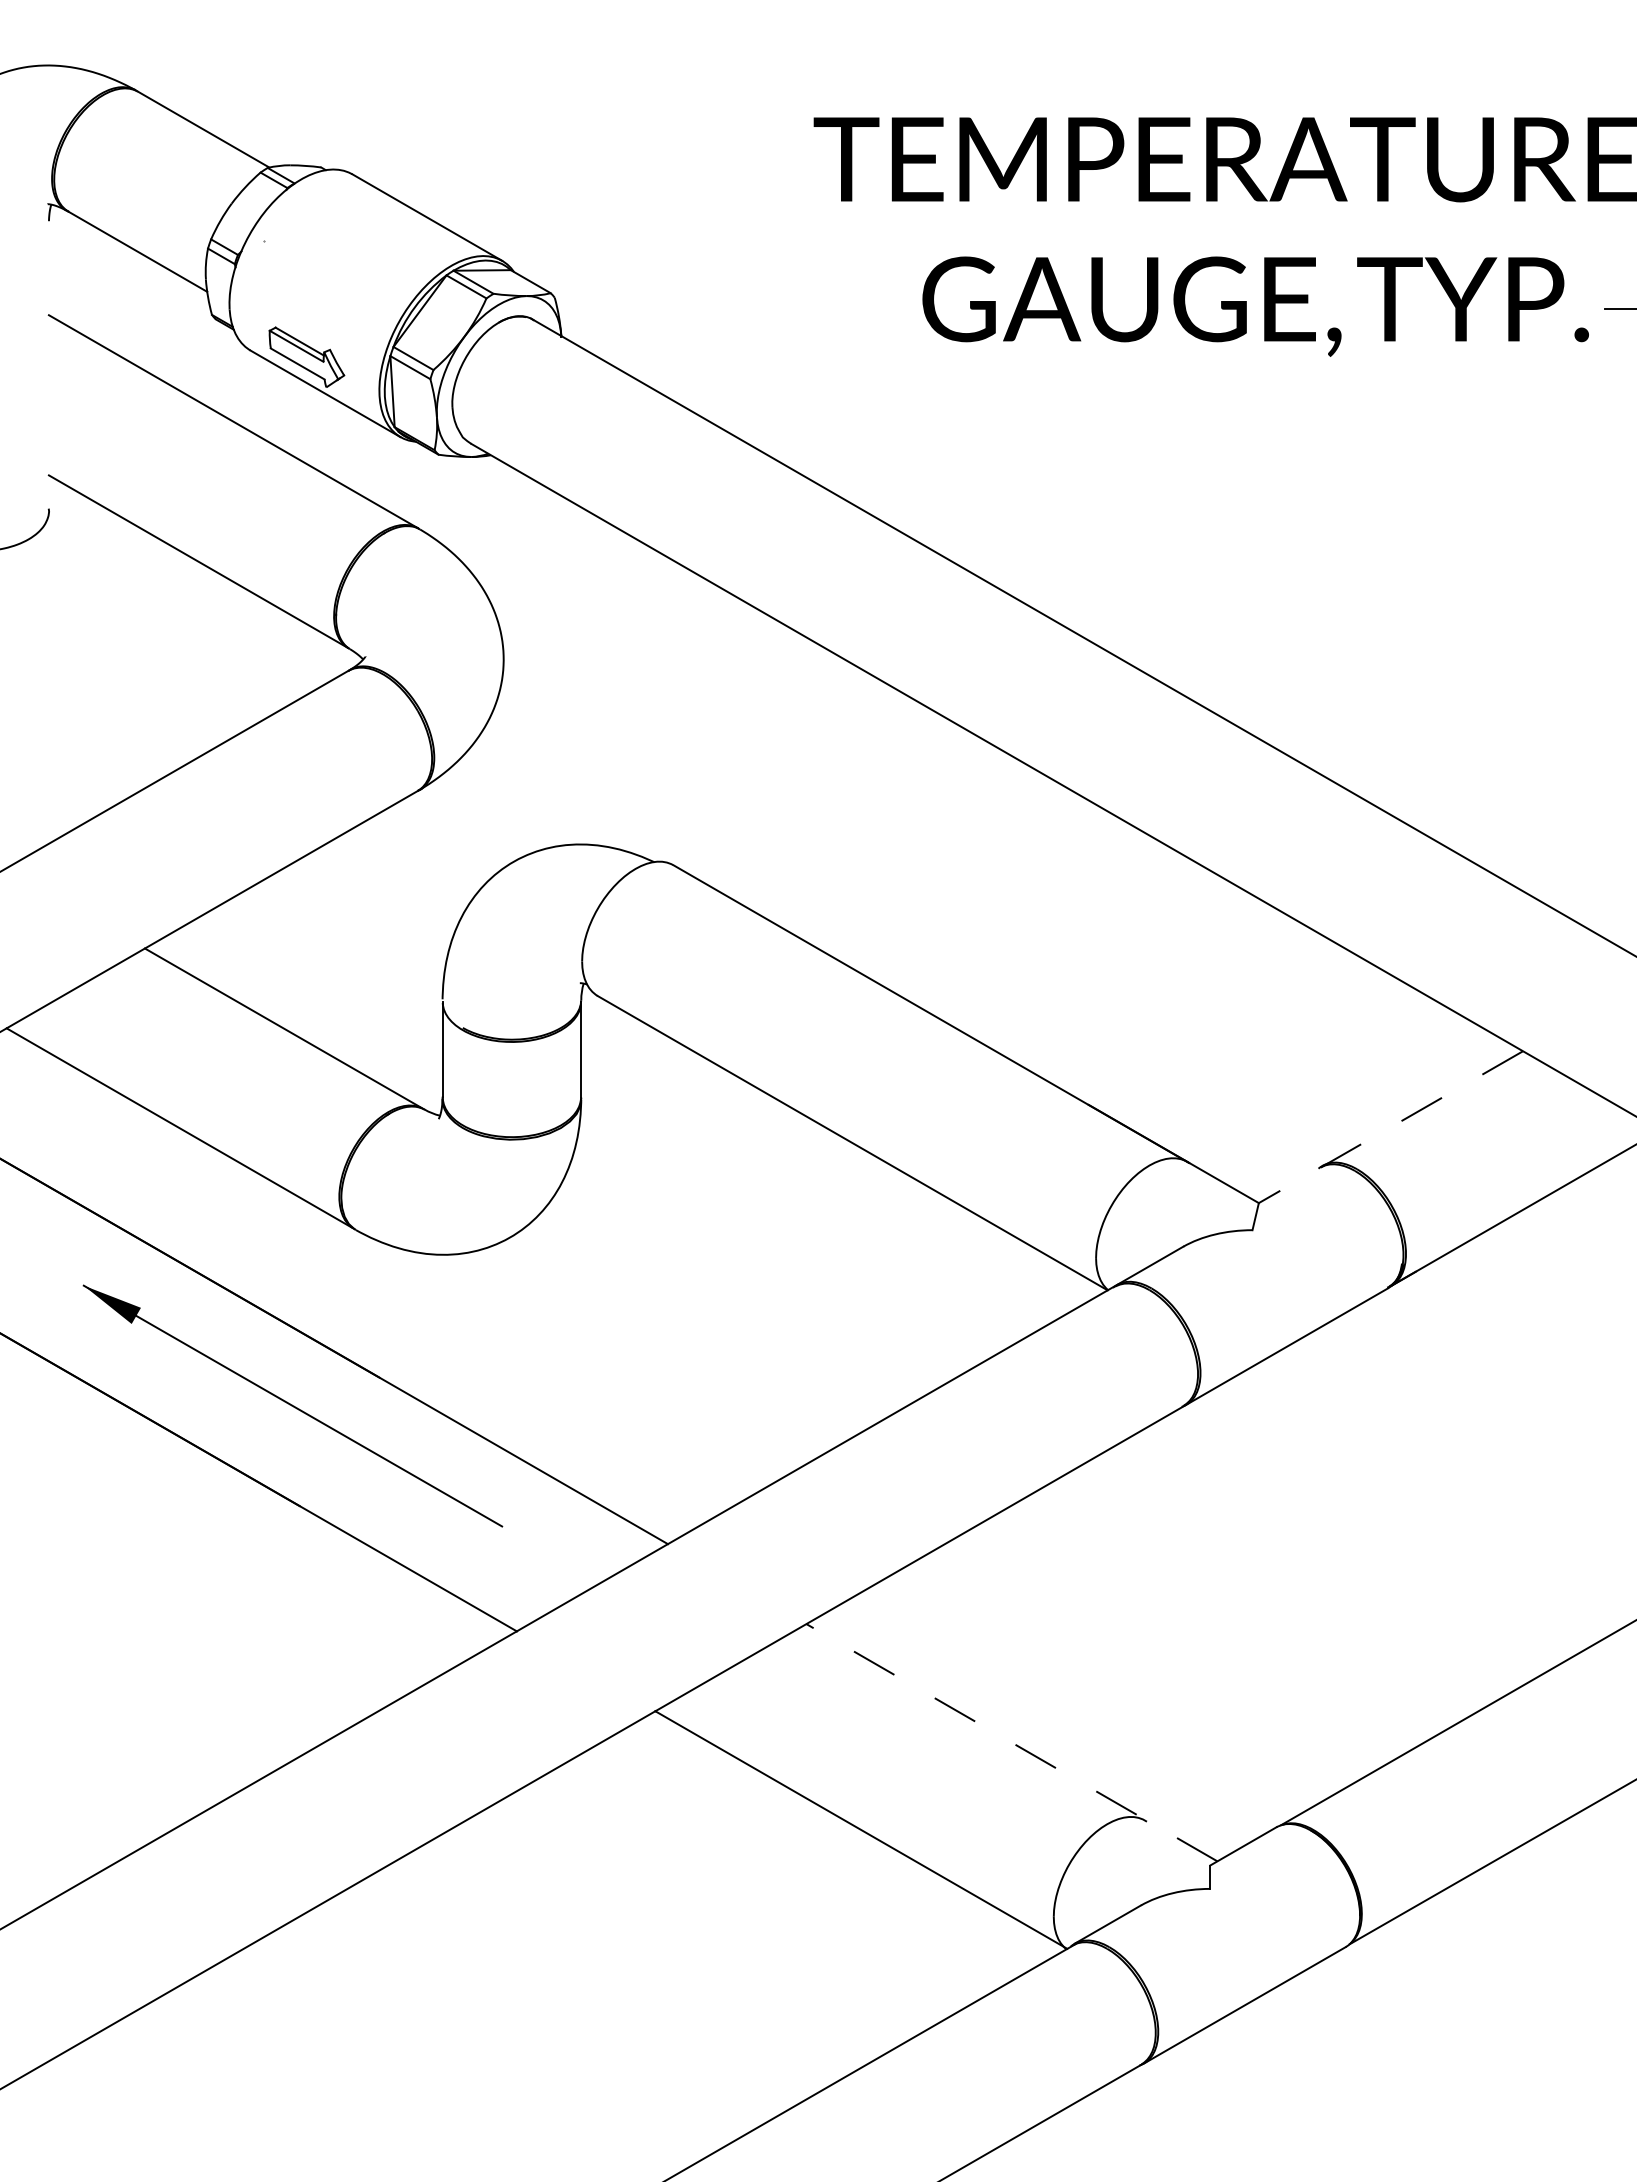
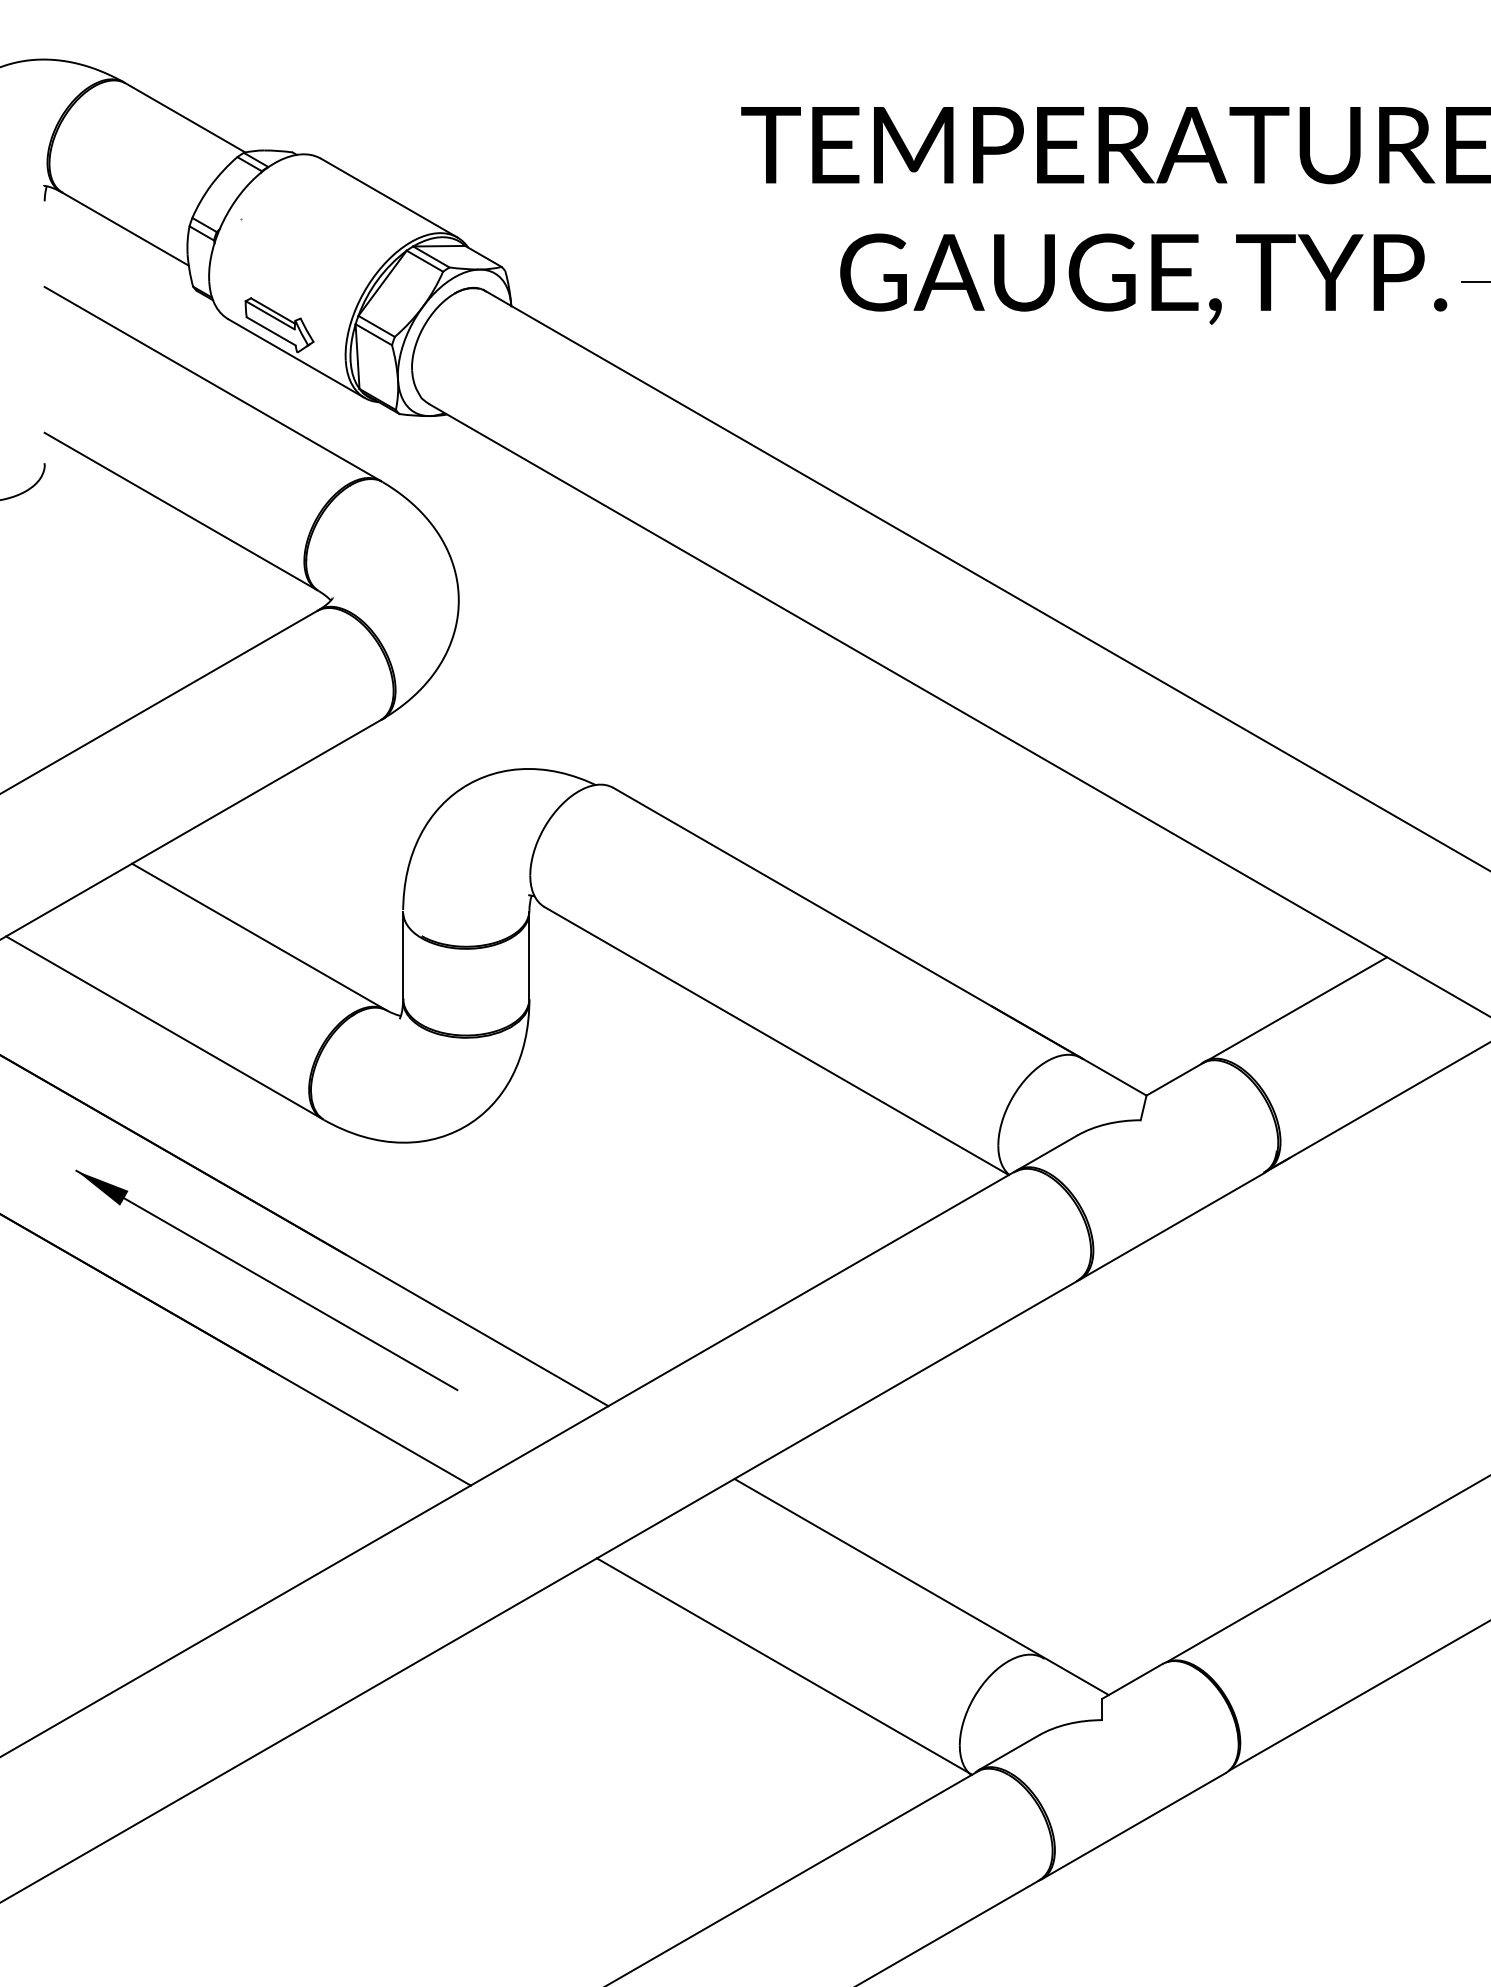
line: (1390, 1127) -> (1266, 1026), dashed -> solid
line: (1011, 1742) -> (921, 1586), dashed -> solid

